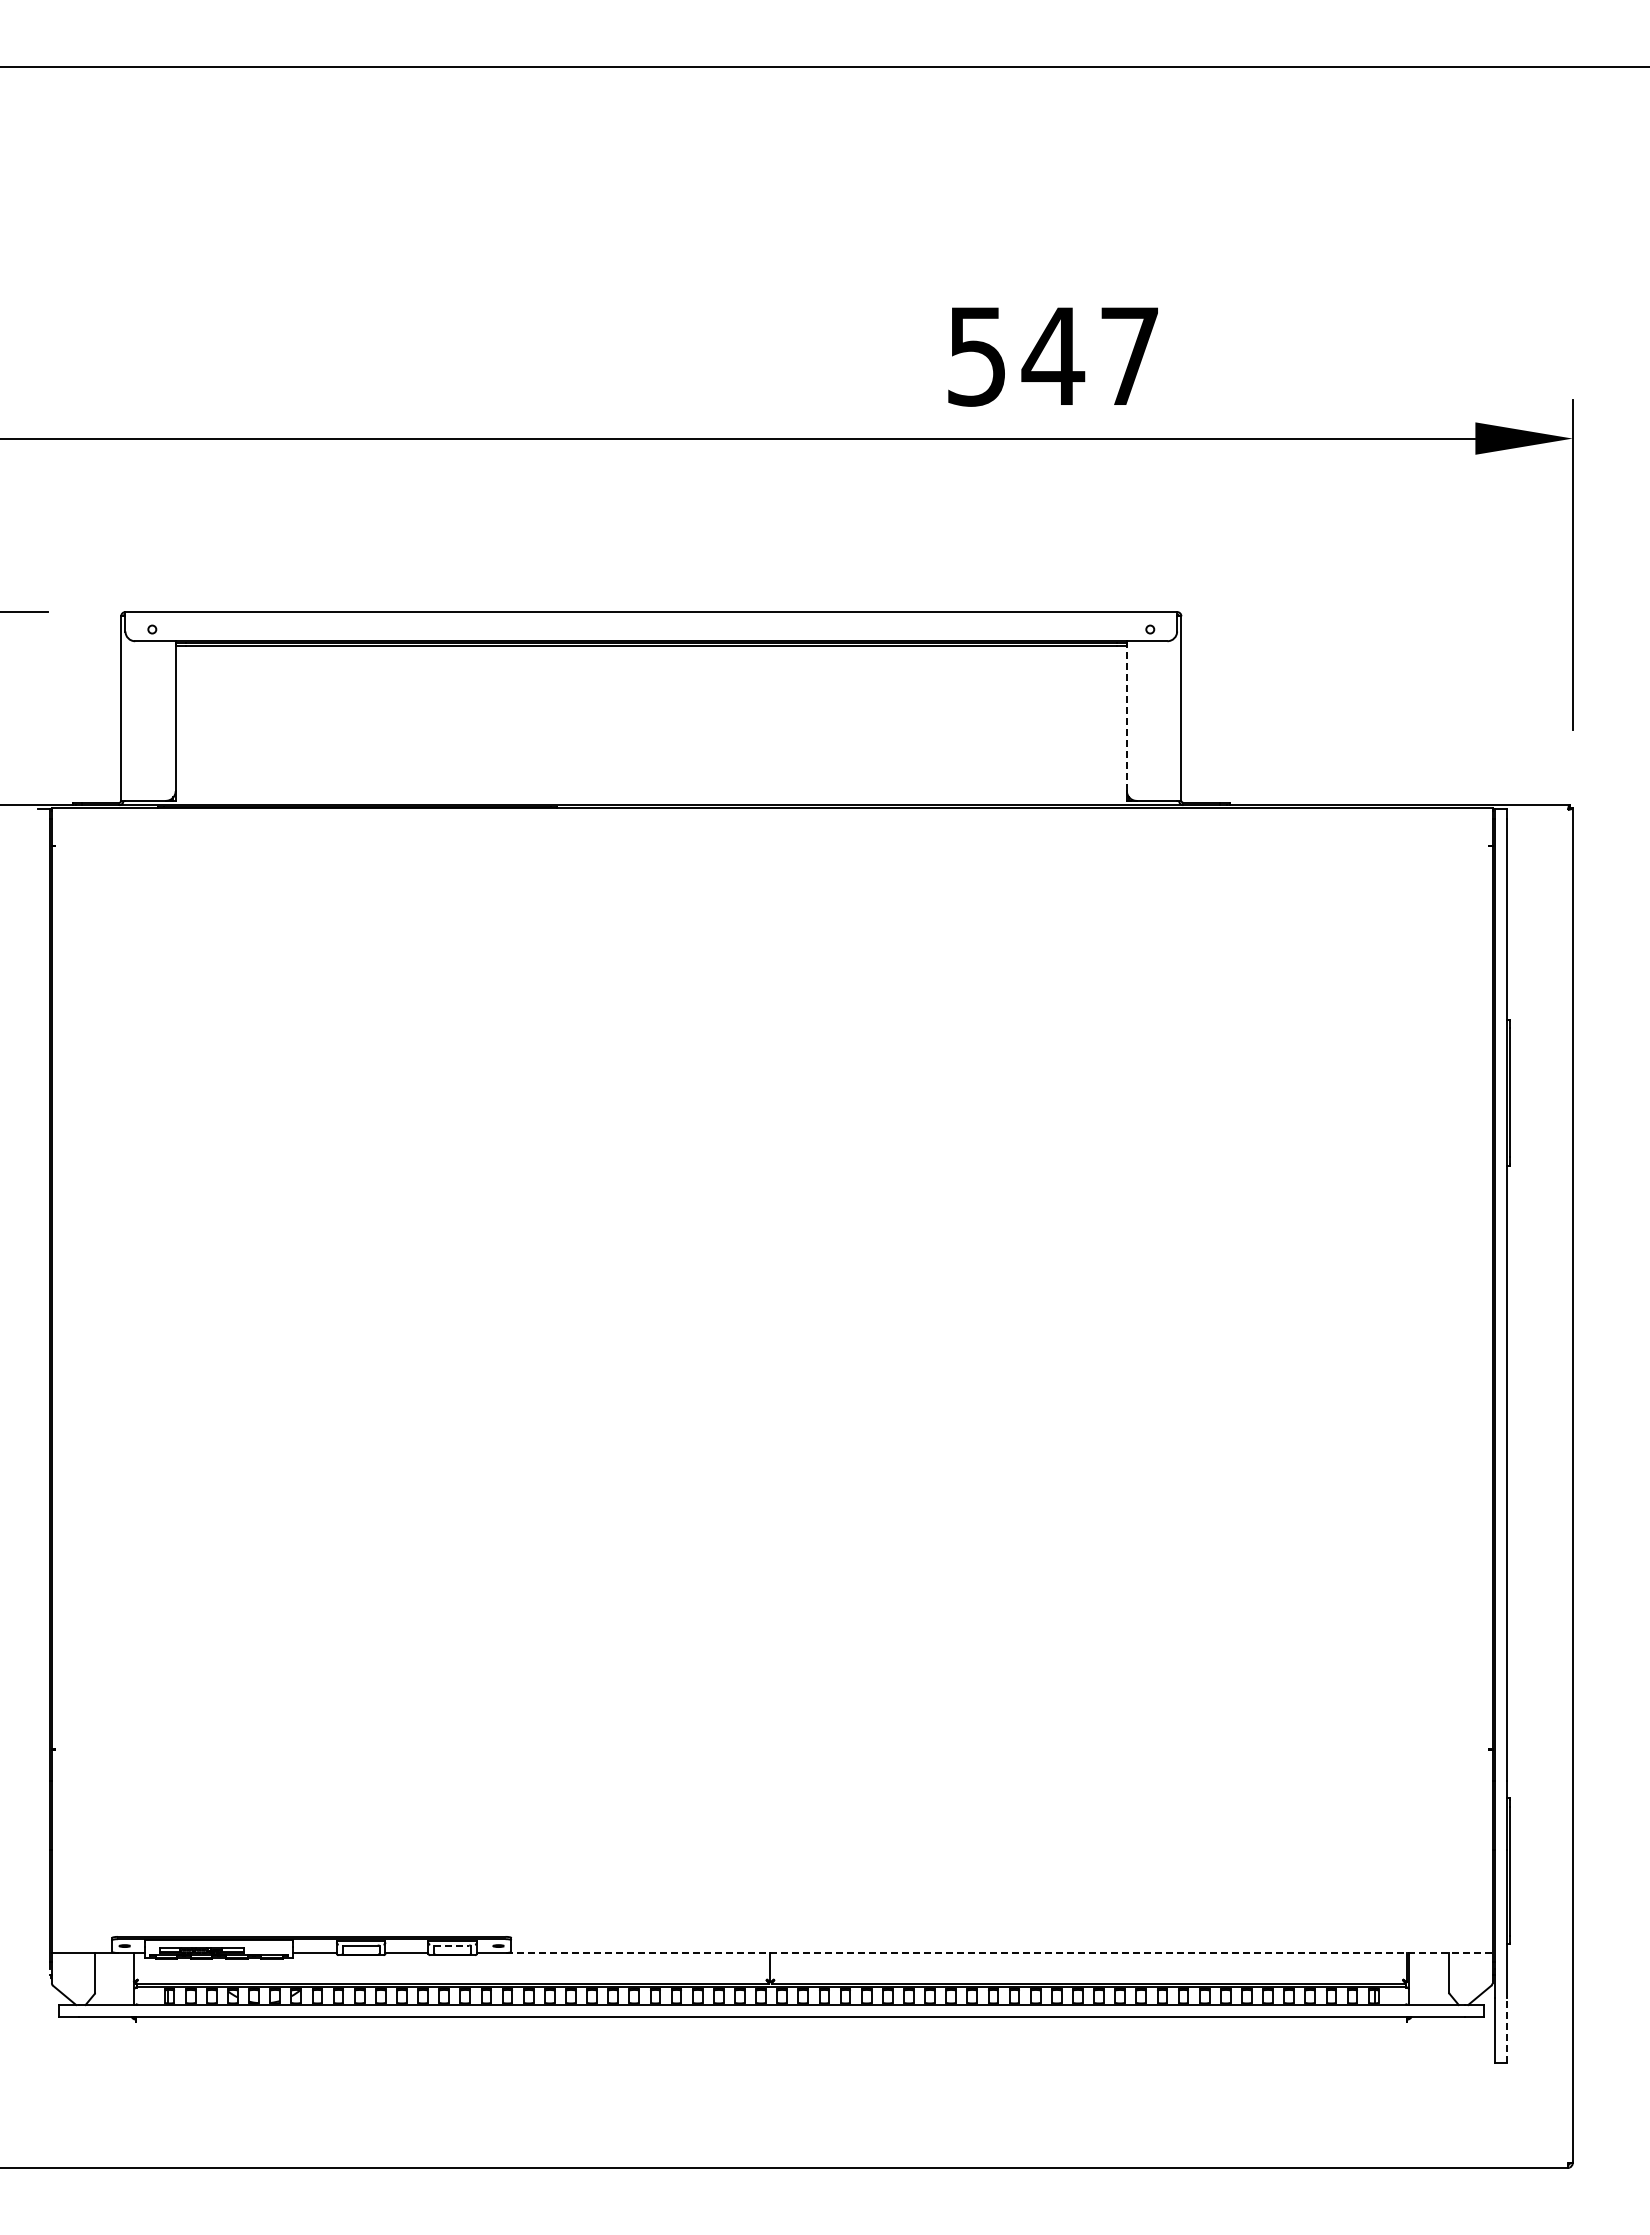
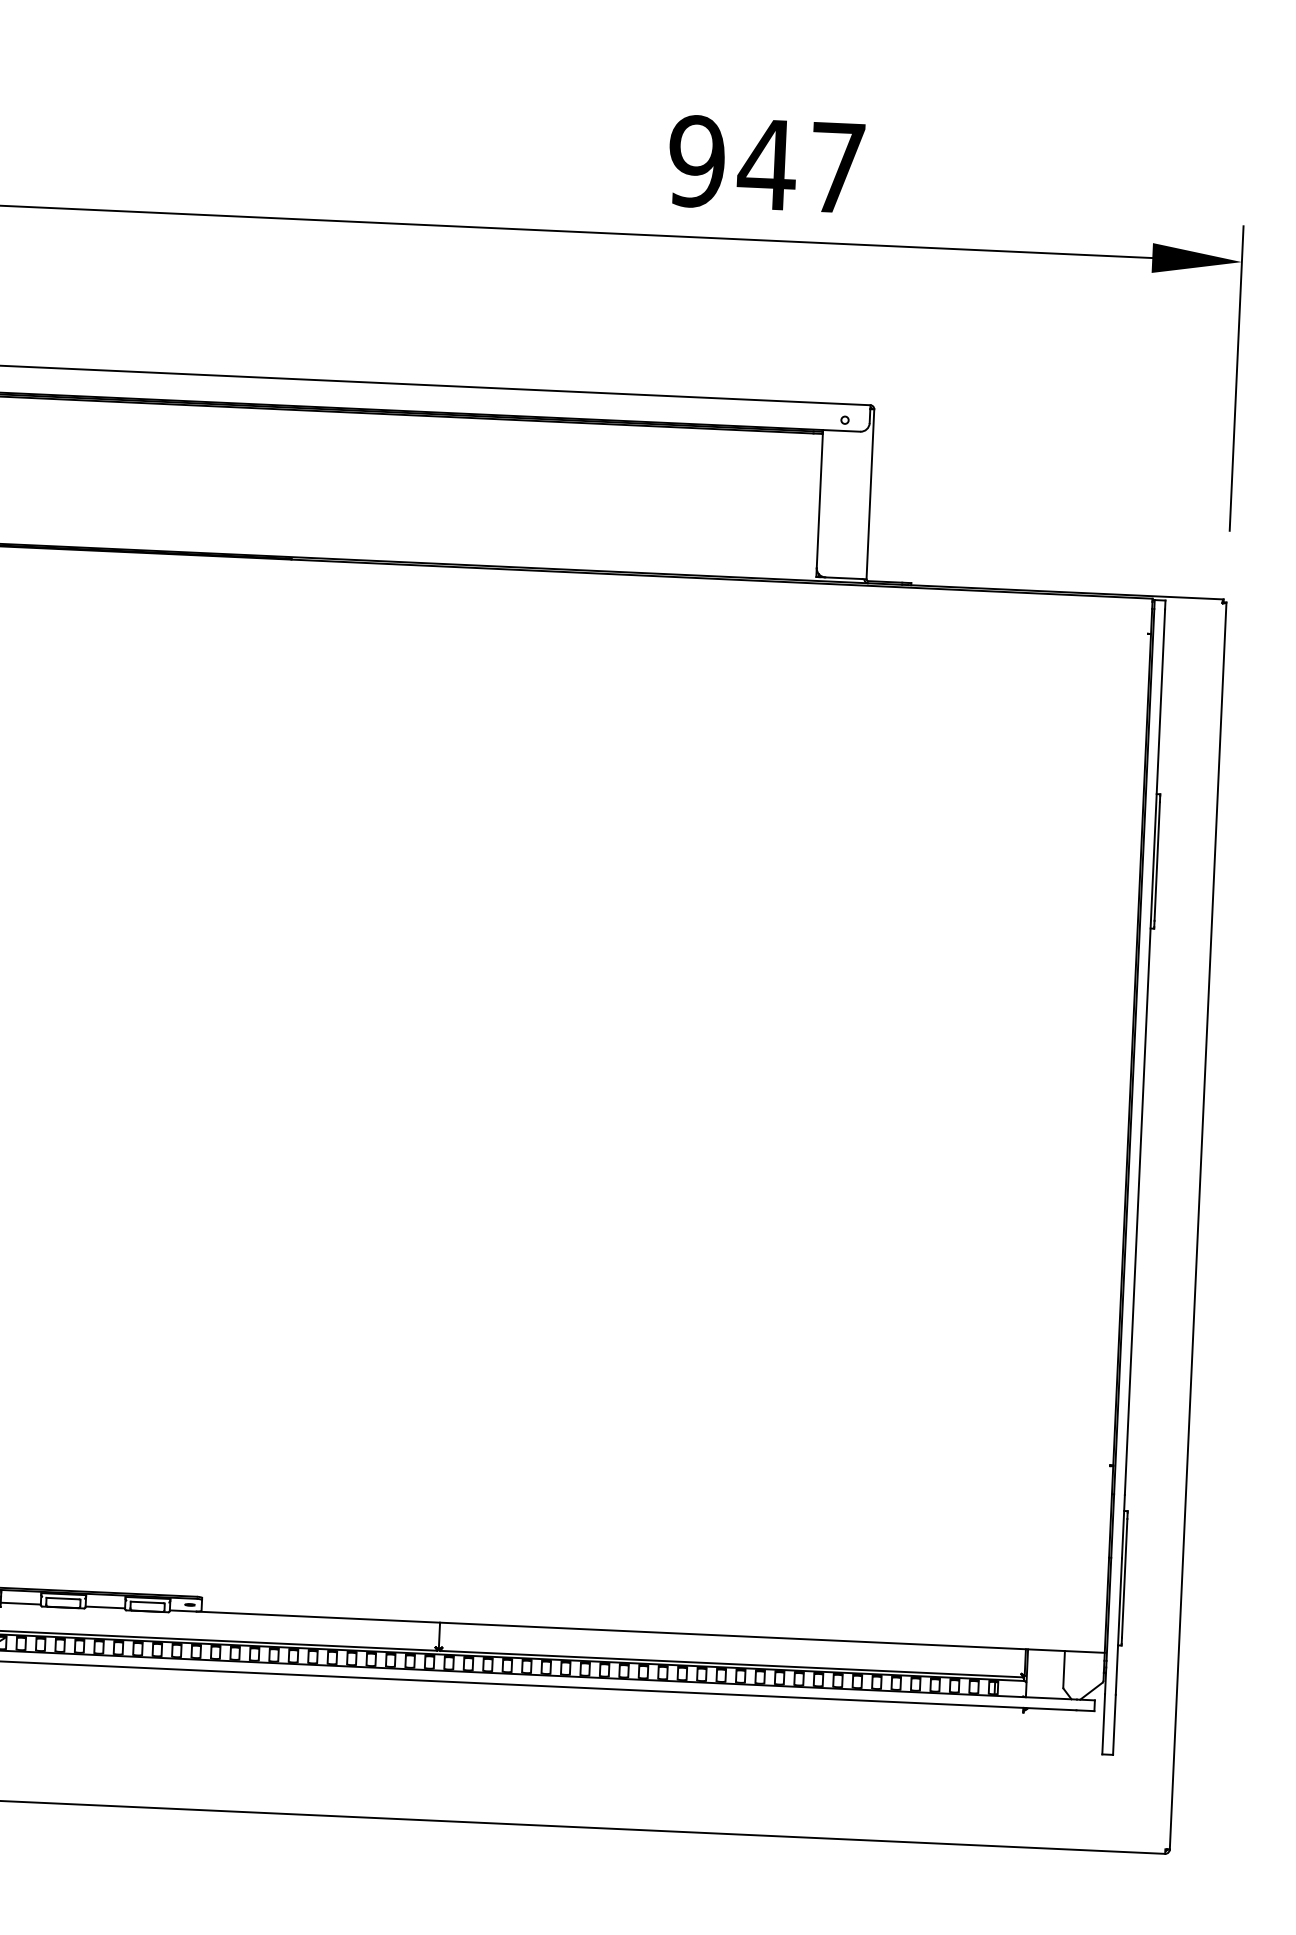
text: (976, 356) -> (696, 161), 547 -> 947
line: (1126, 716) -> (819, 499), dashed -> solid
line: (451, 1945) -> (146, 1602), dashed -> solid
line: (999, 1953) -> (650, 1632), dashed -> solid
line: (1506, 2030) -> (1114, 1724), dashed -> solid

